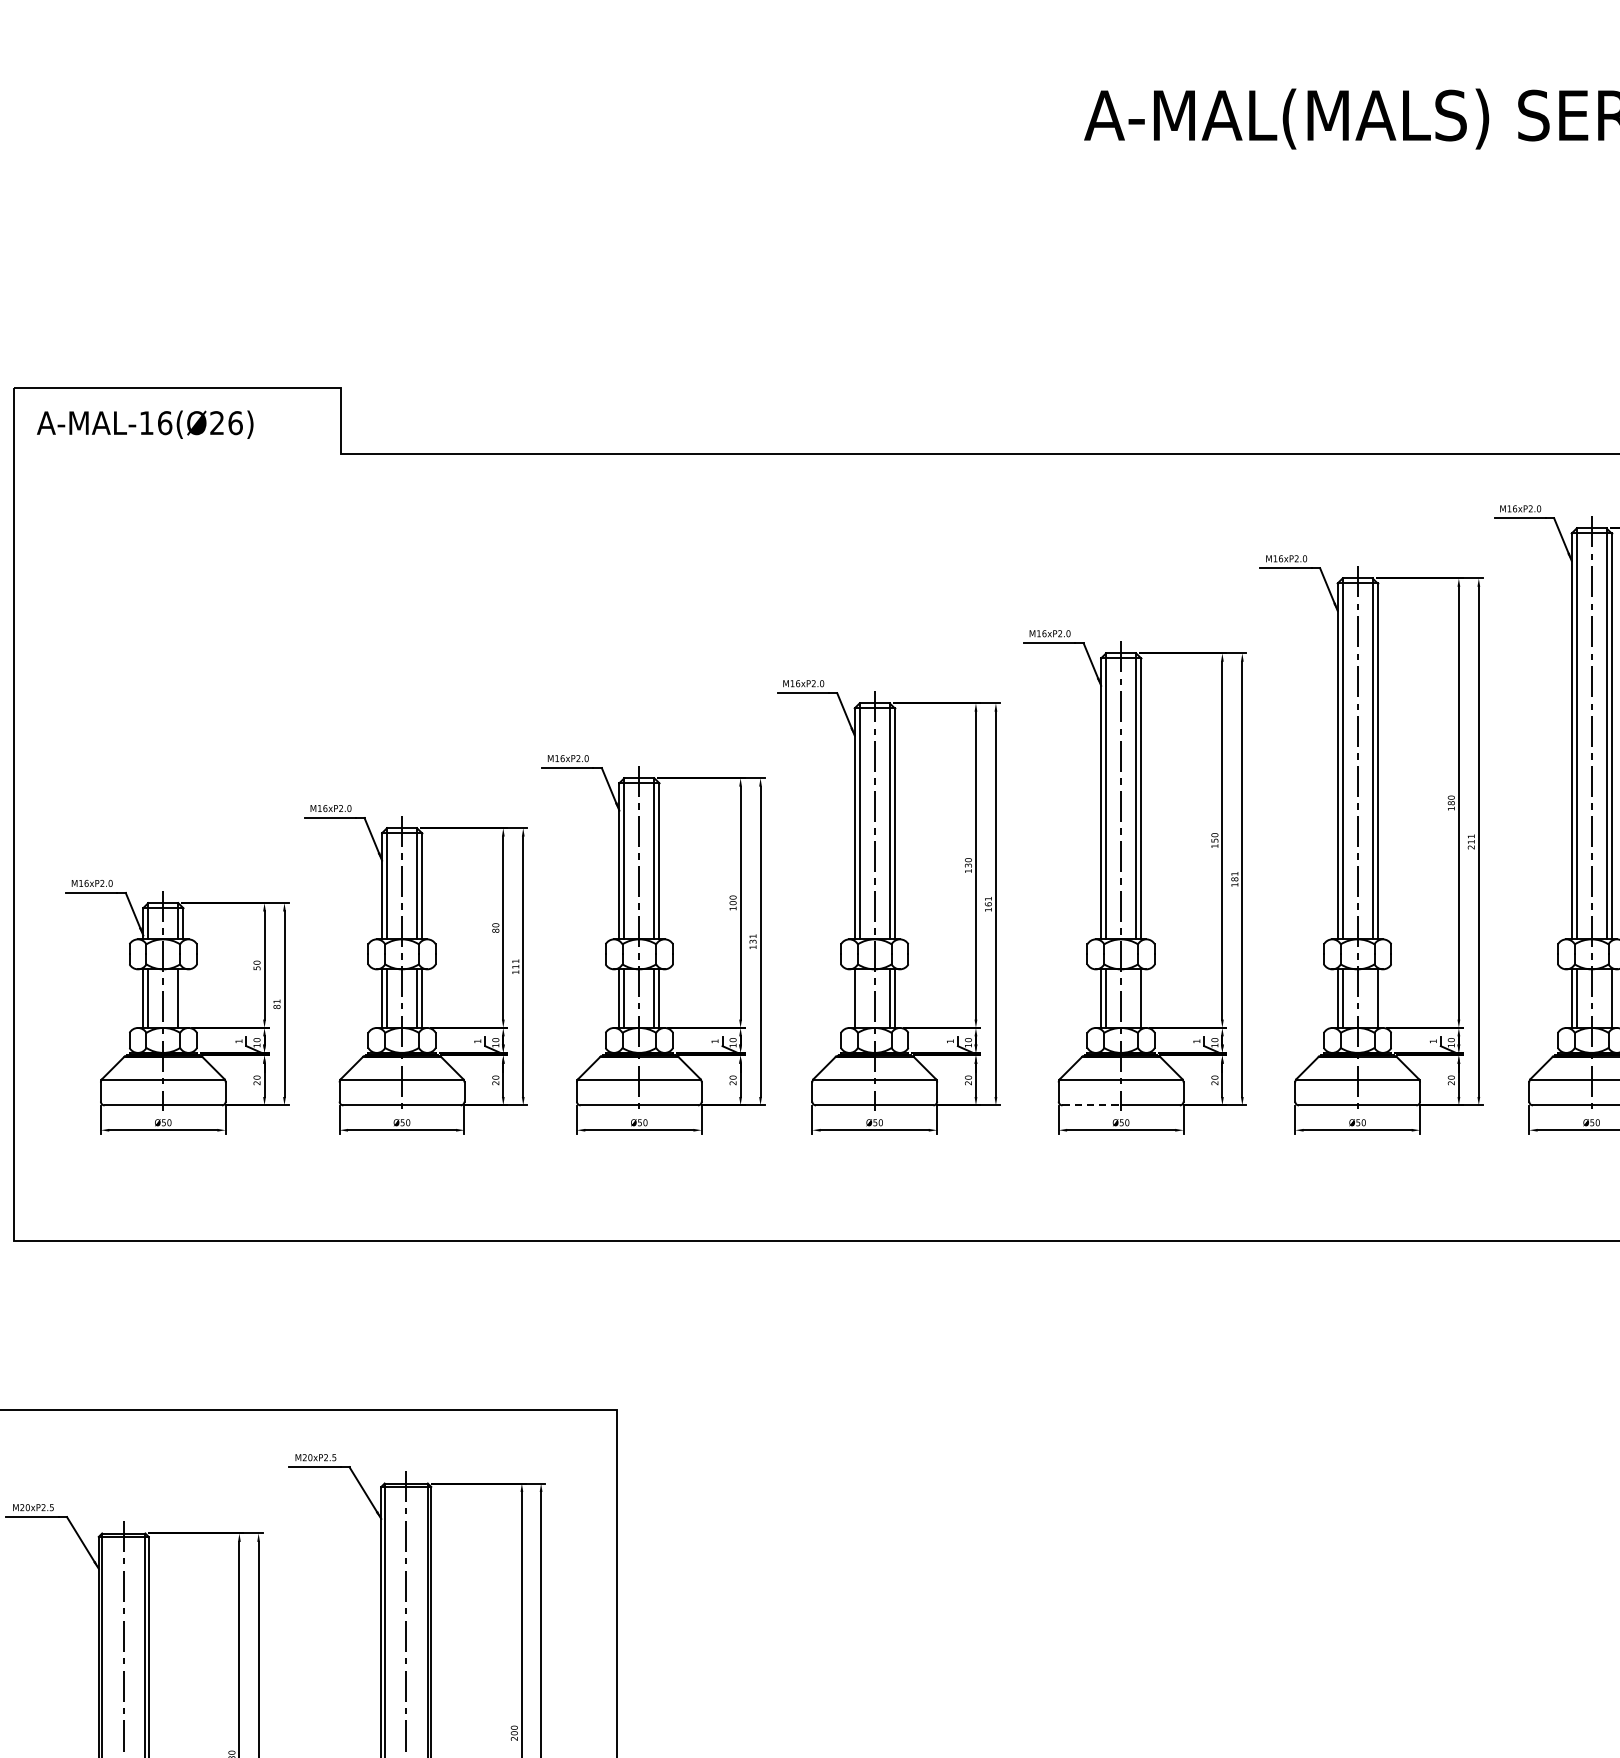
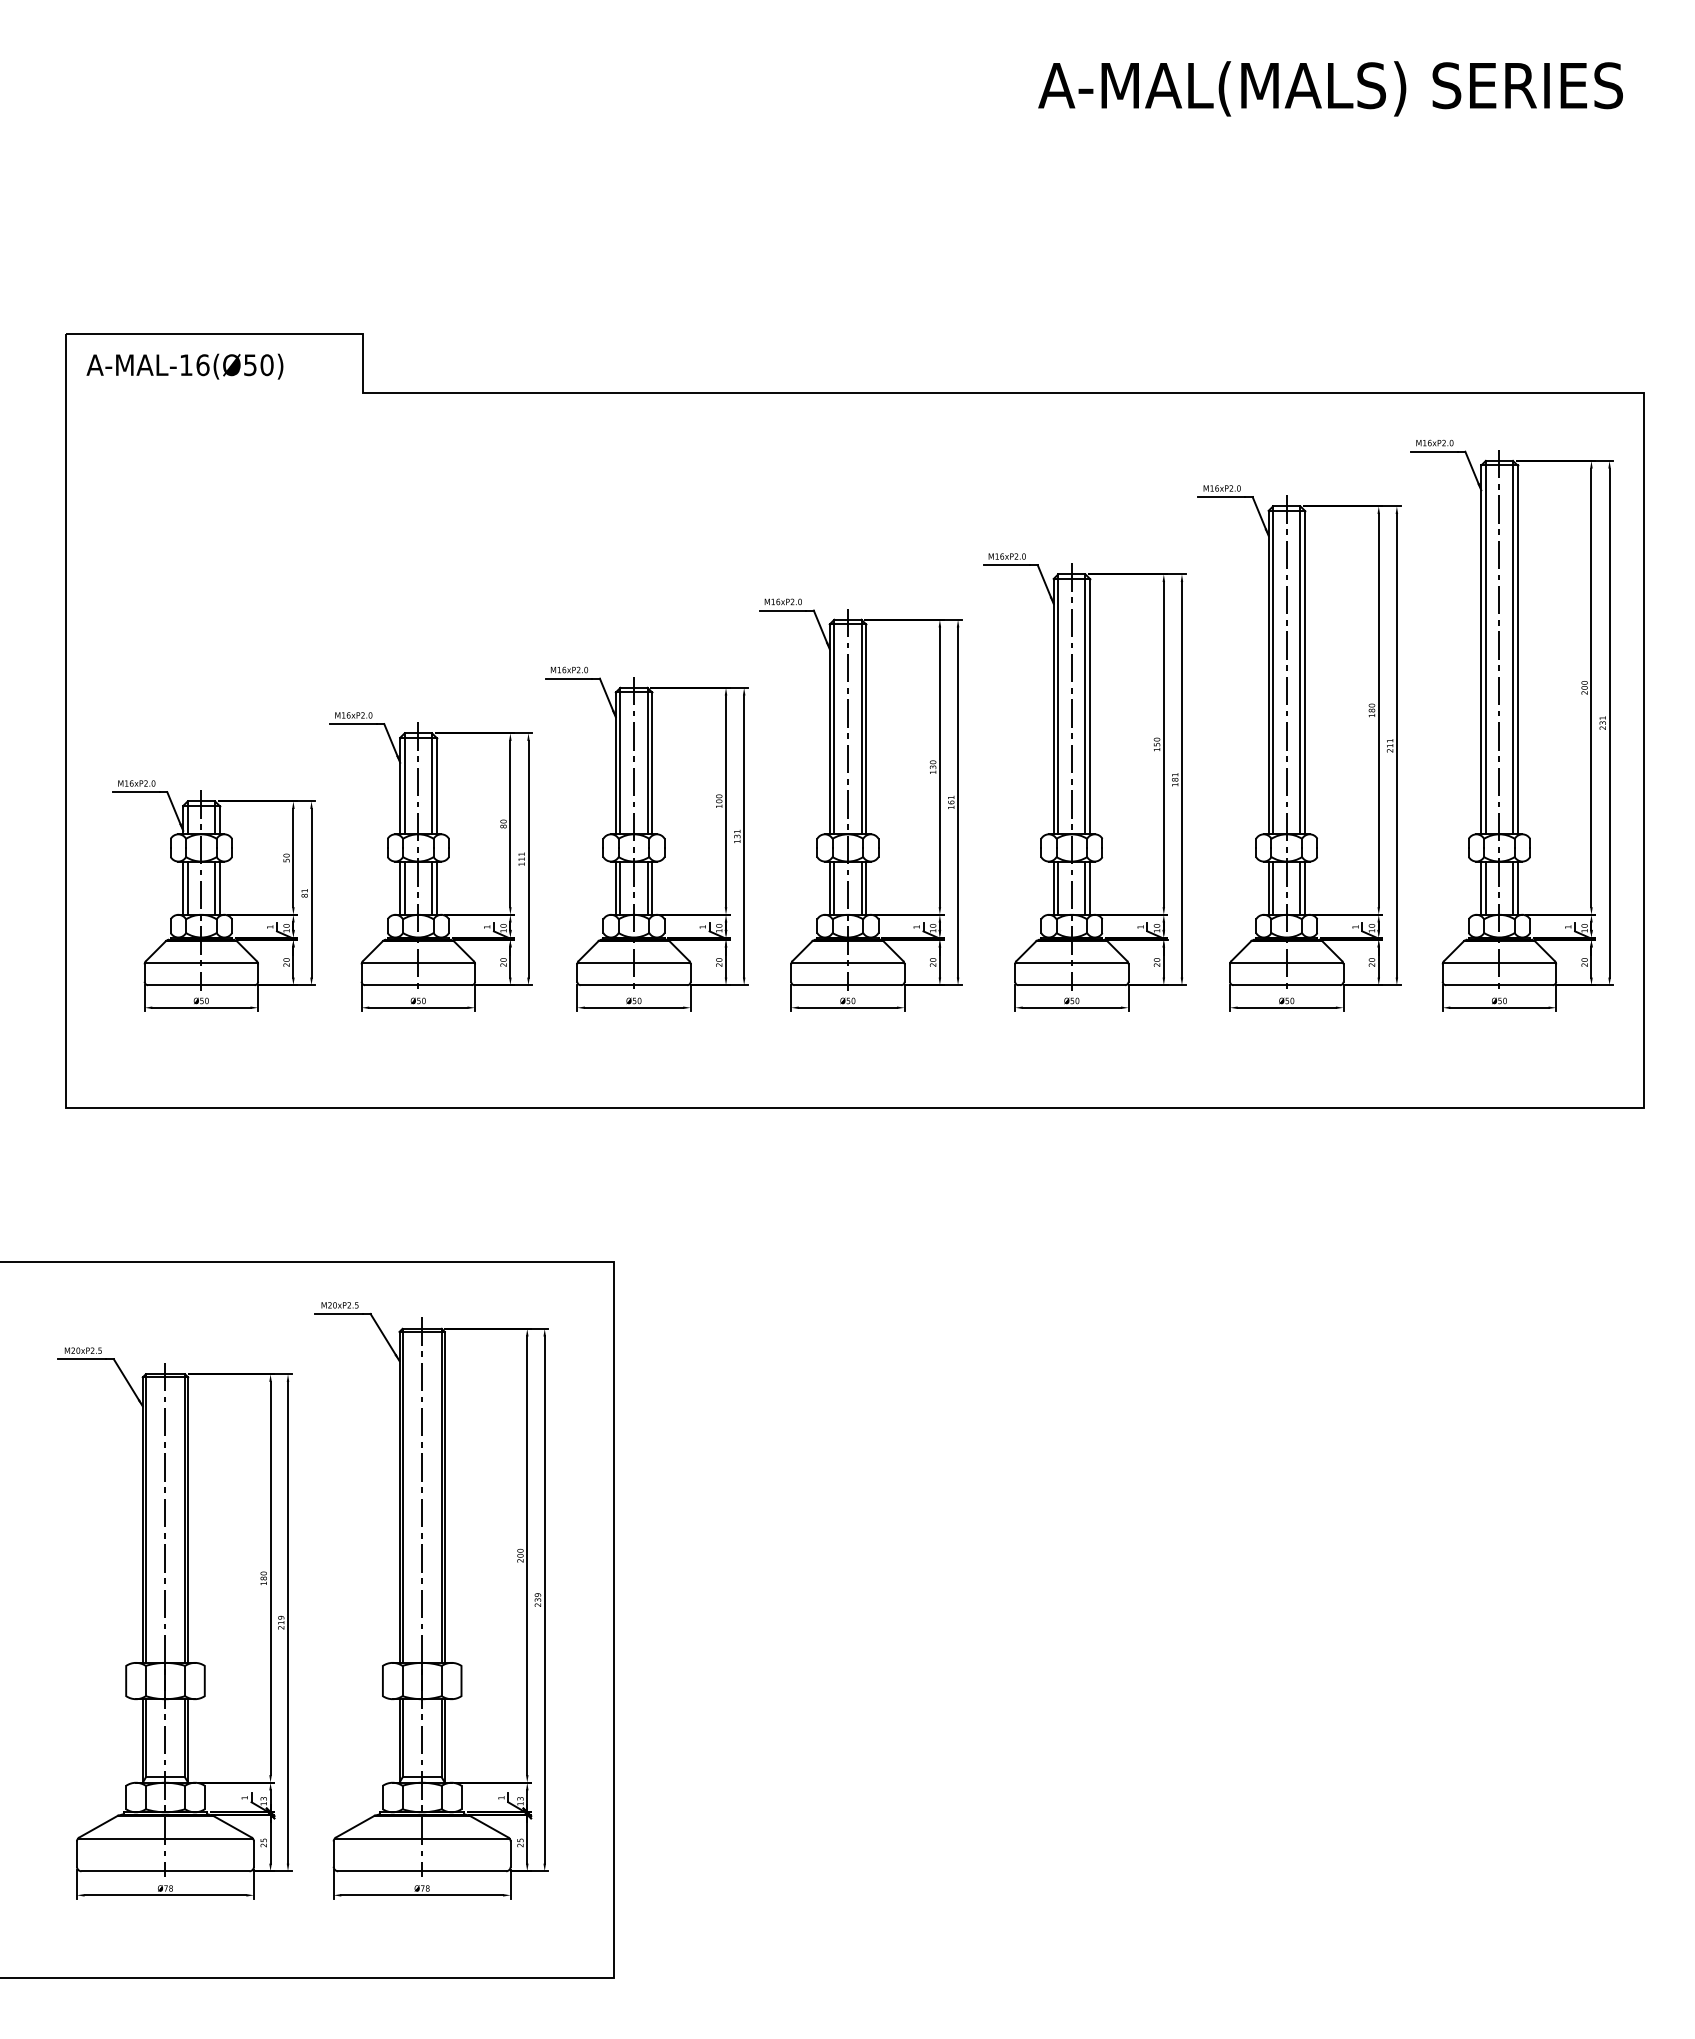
text: (226, 423) -> (258, 365), A-MAL-16(Ø26) -> A-MAL-16(Ø50)
line: (183, 997) -> (219, 887), added
line: (859, 997) -> (834, 887), added
line: (1136, 997) -> (1085, 887), added
line: (1372, 997) -> (1300, 887), added
line: (1607, 997) -> (1513, 887), added
line: (1092, 1105) -> (1045, 985), dashed -> solid

